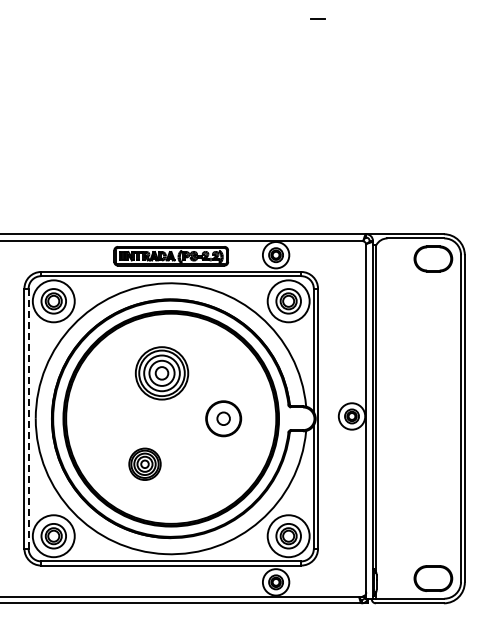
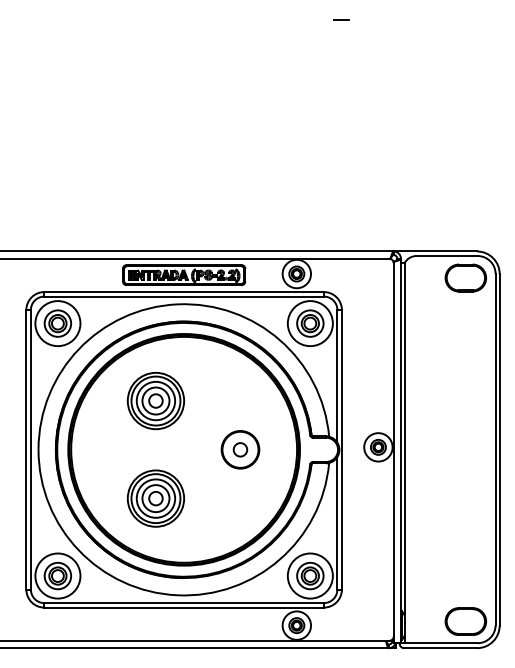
part: (161, 373) -> (155, 401), moved
line: (28, 419) -> (30, 450), dashed -> solid
part: (144, 464) -> (155, 498), size x1.67

